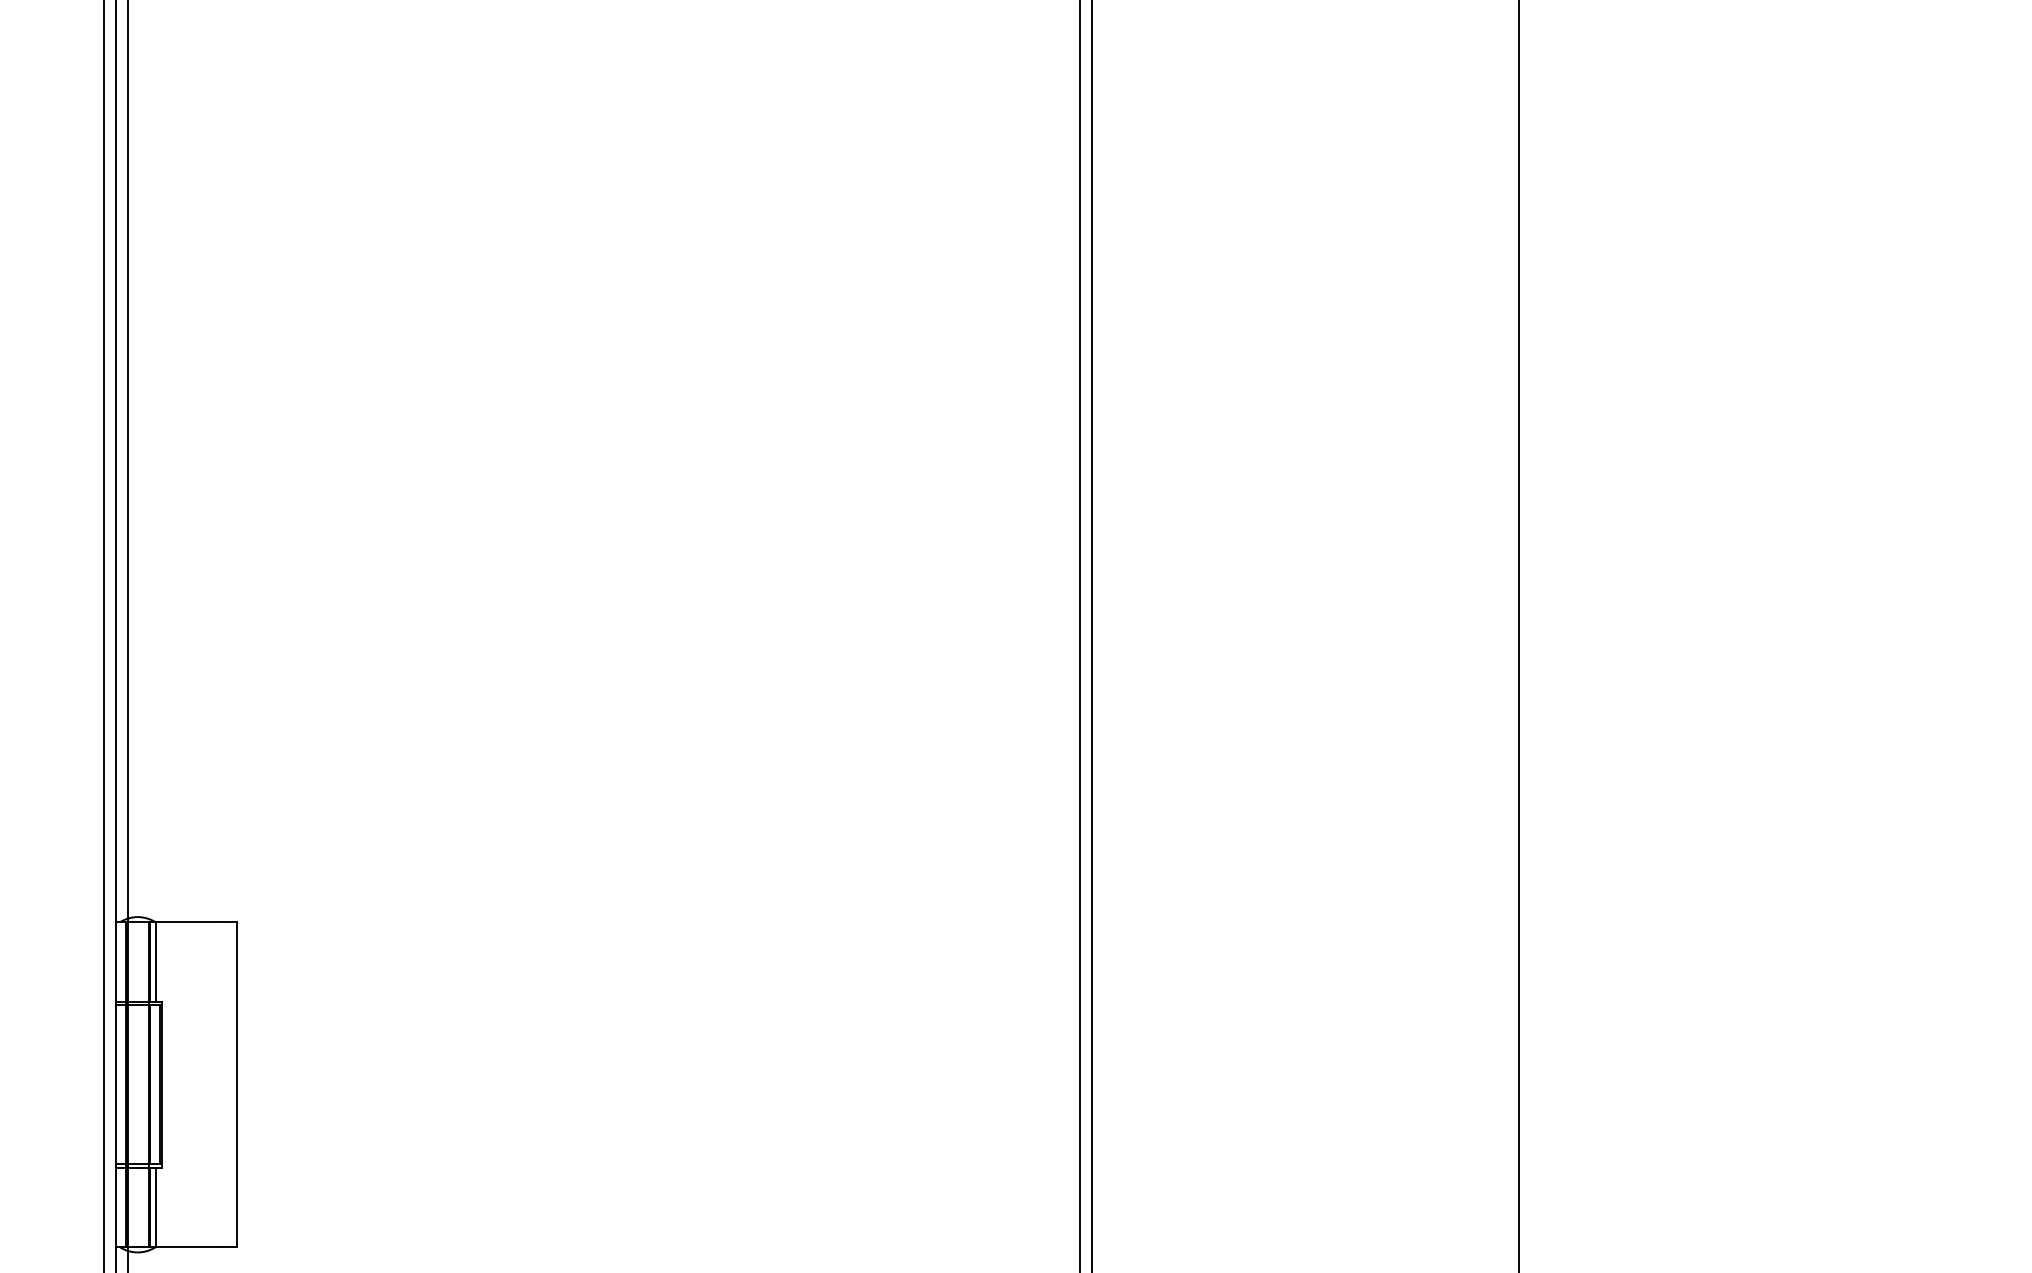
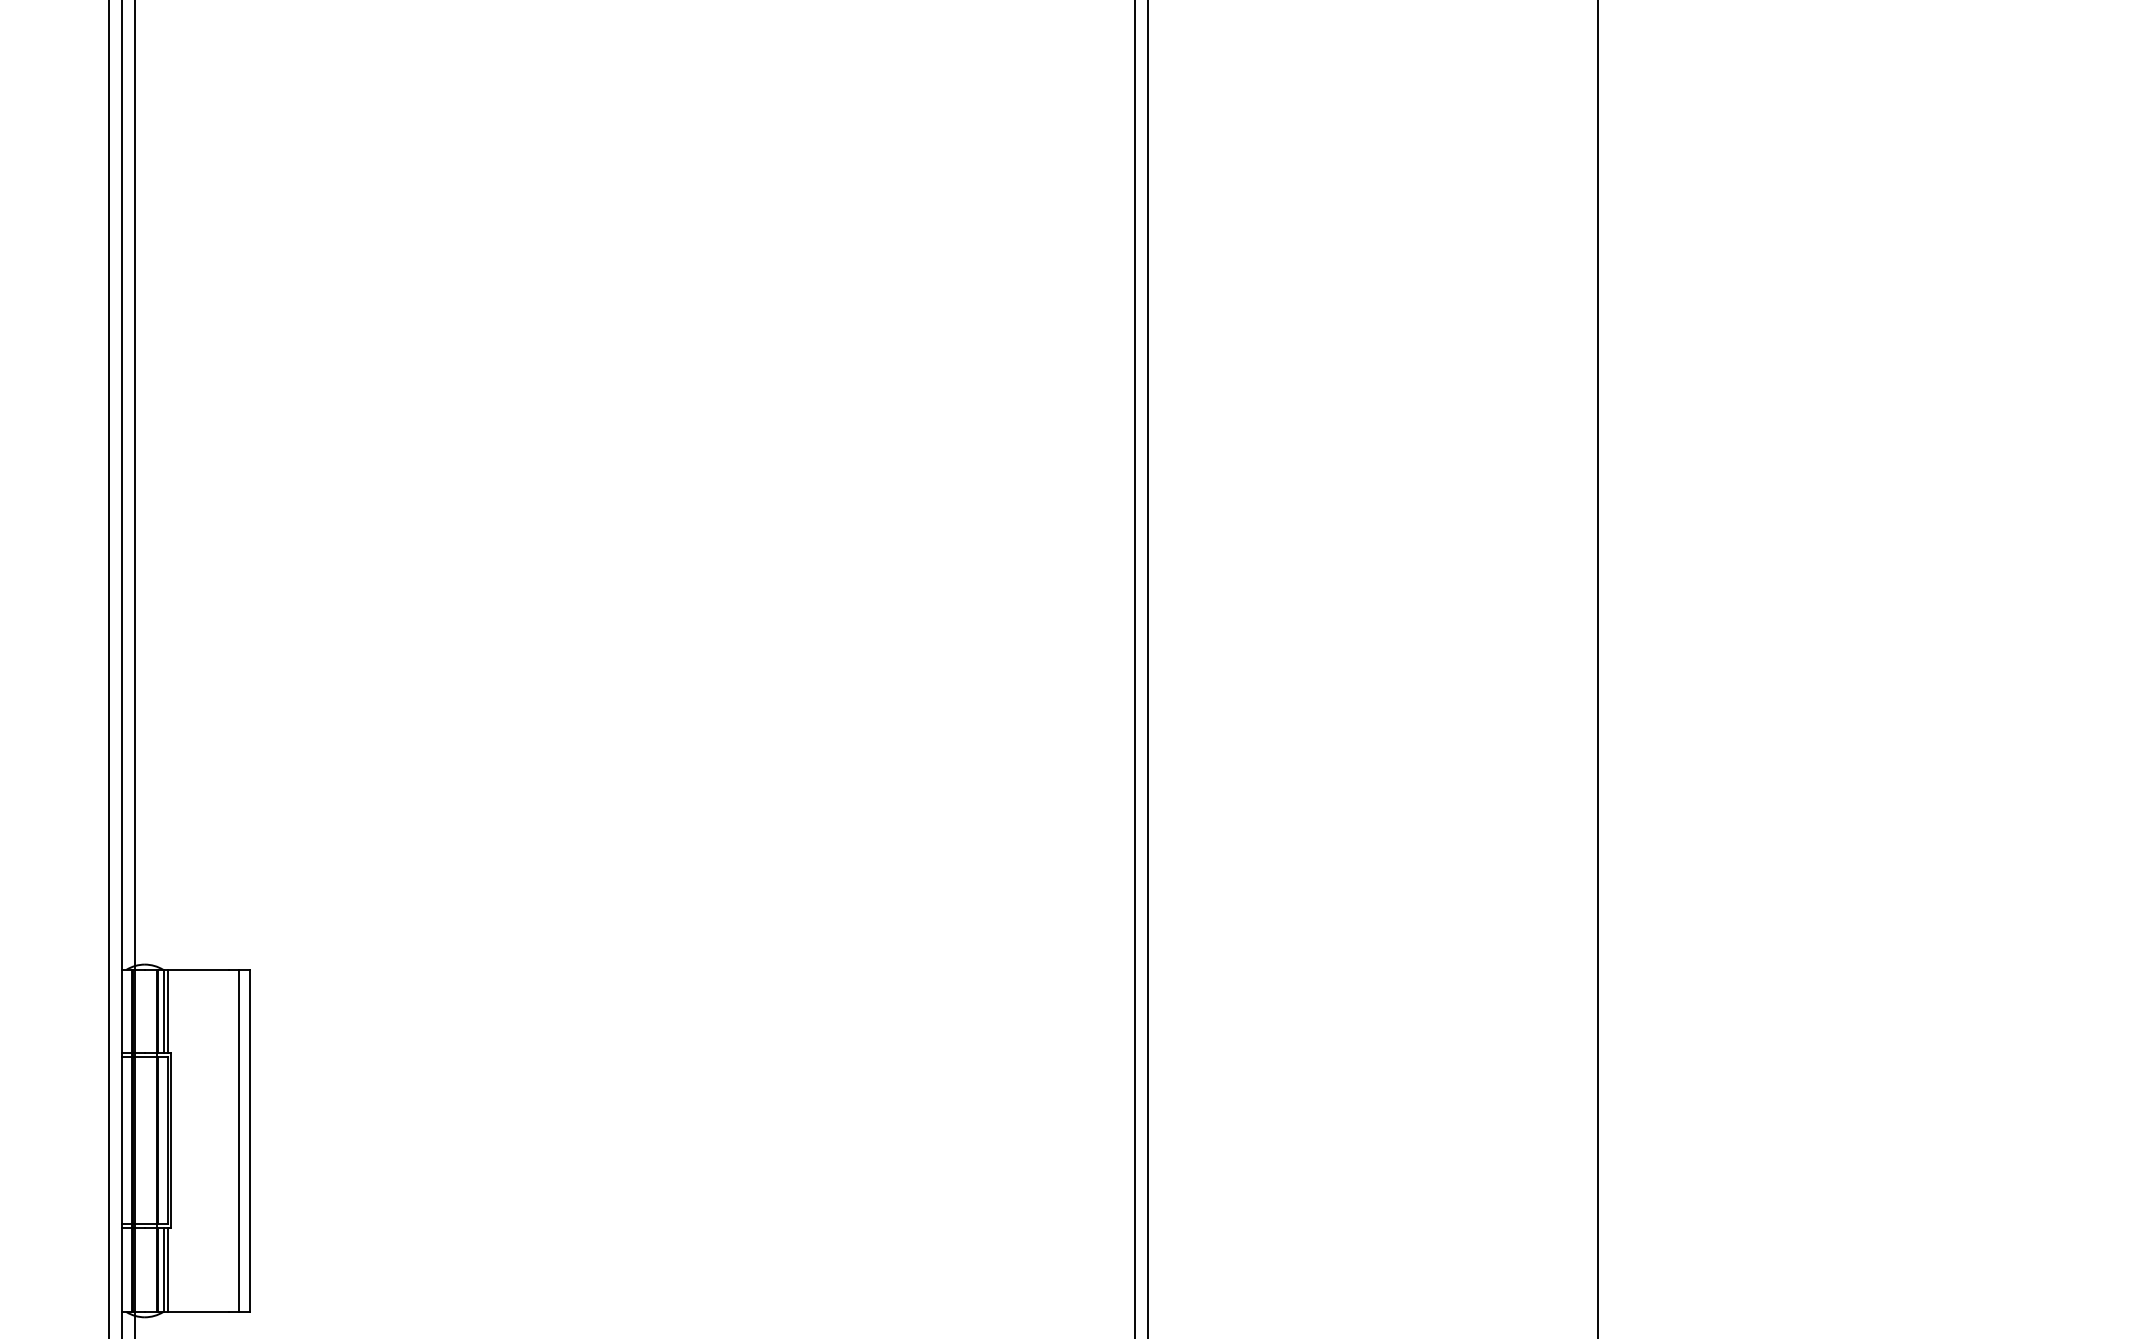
line: (159, 961) -> (167, 1011), added
line: (227, 1084) -> (239, 1140), added
line: (159, 1207) -> (167, 1270), added

